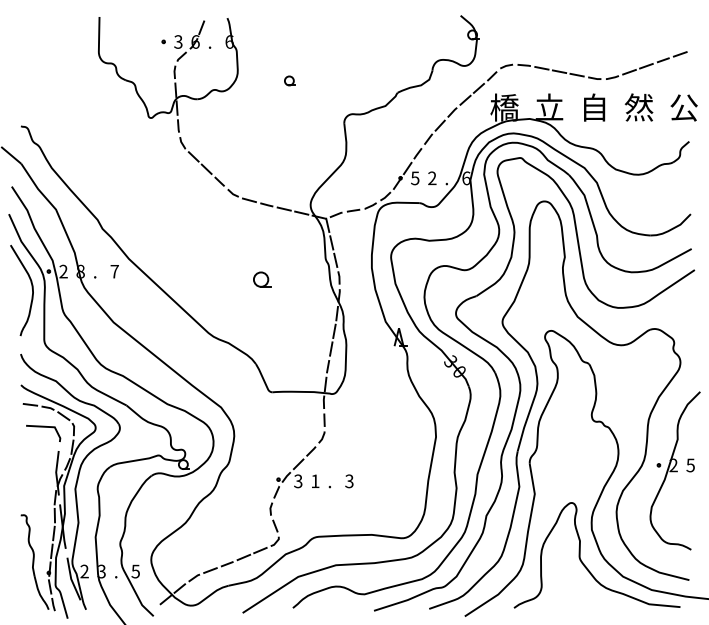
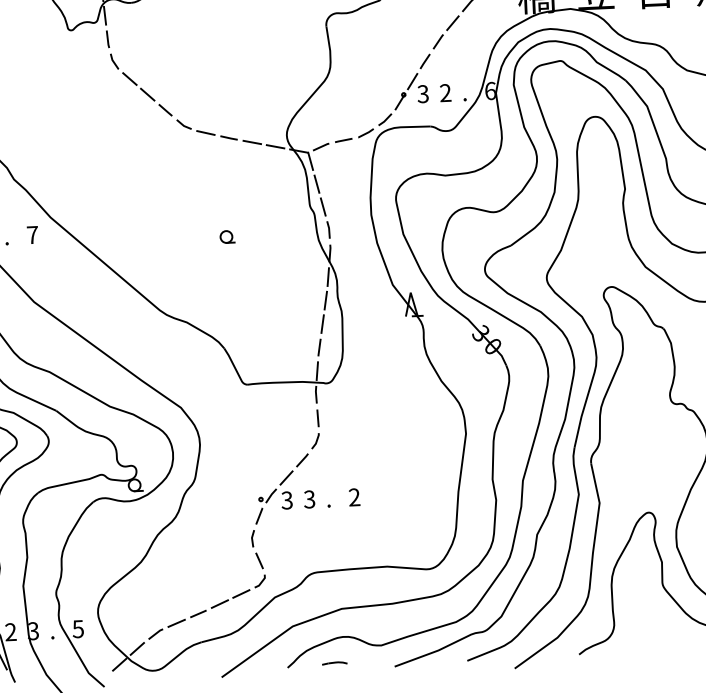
text: (415, 177) -> (423, 92), 5 -> 3
part: (261, 279) -> (226, 236), size x0.62
text: (315, 481) -> (309, 499), 1 -> 3
text: (349, 481) -> (354, 497), 3 -> 2
line: (328, 605) -> (334, 662), added

